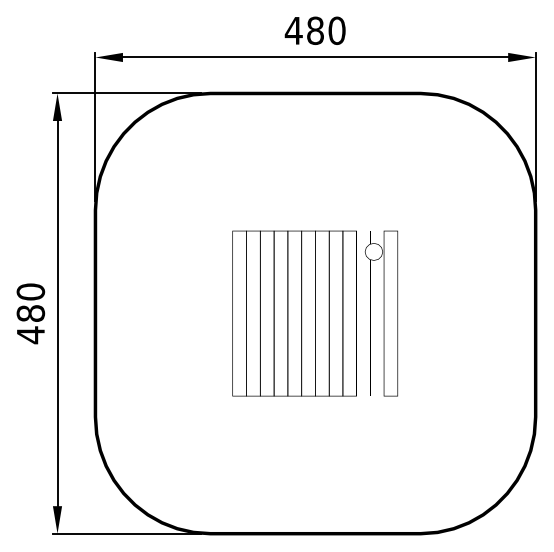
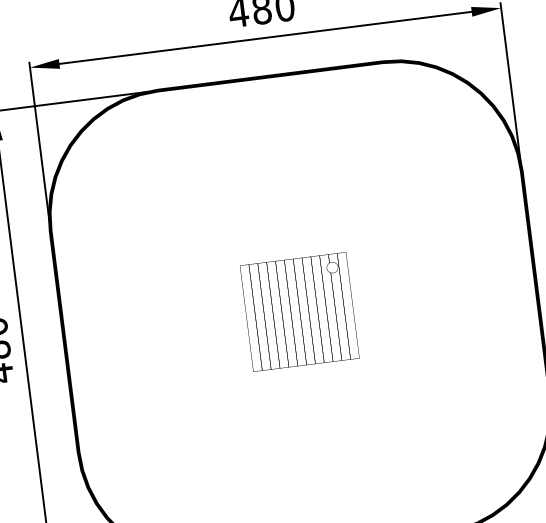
part: (314, 313) -> (299, 312), size x0.6

